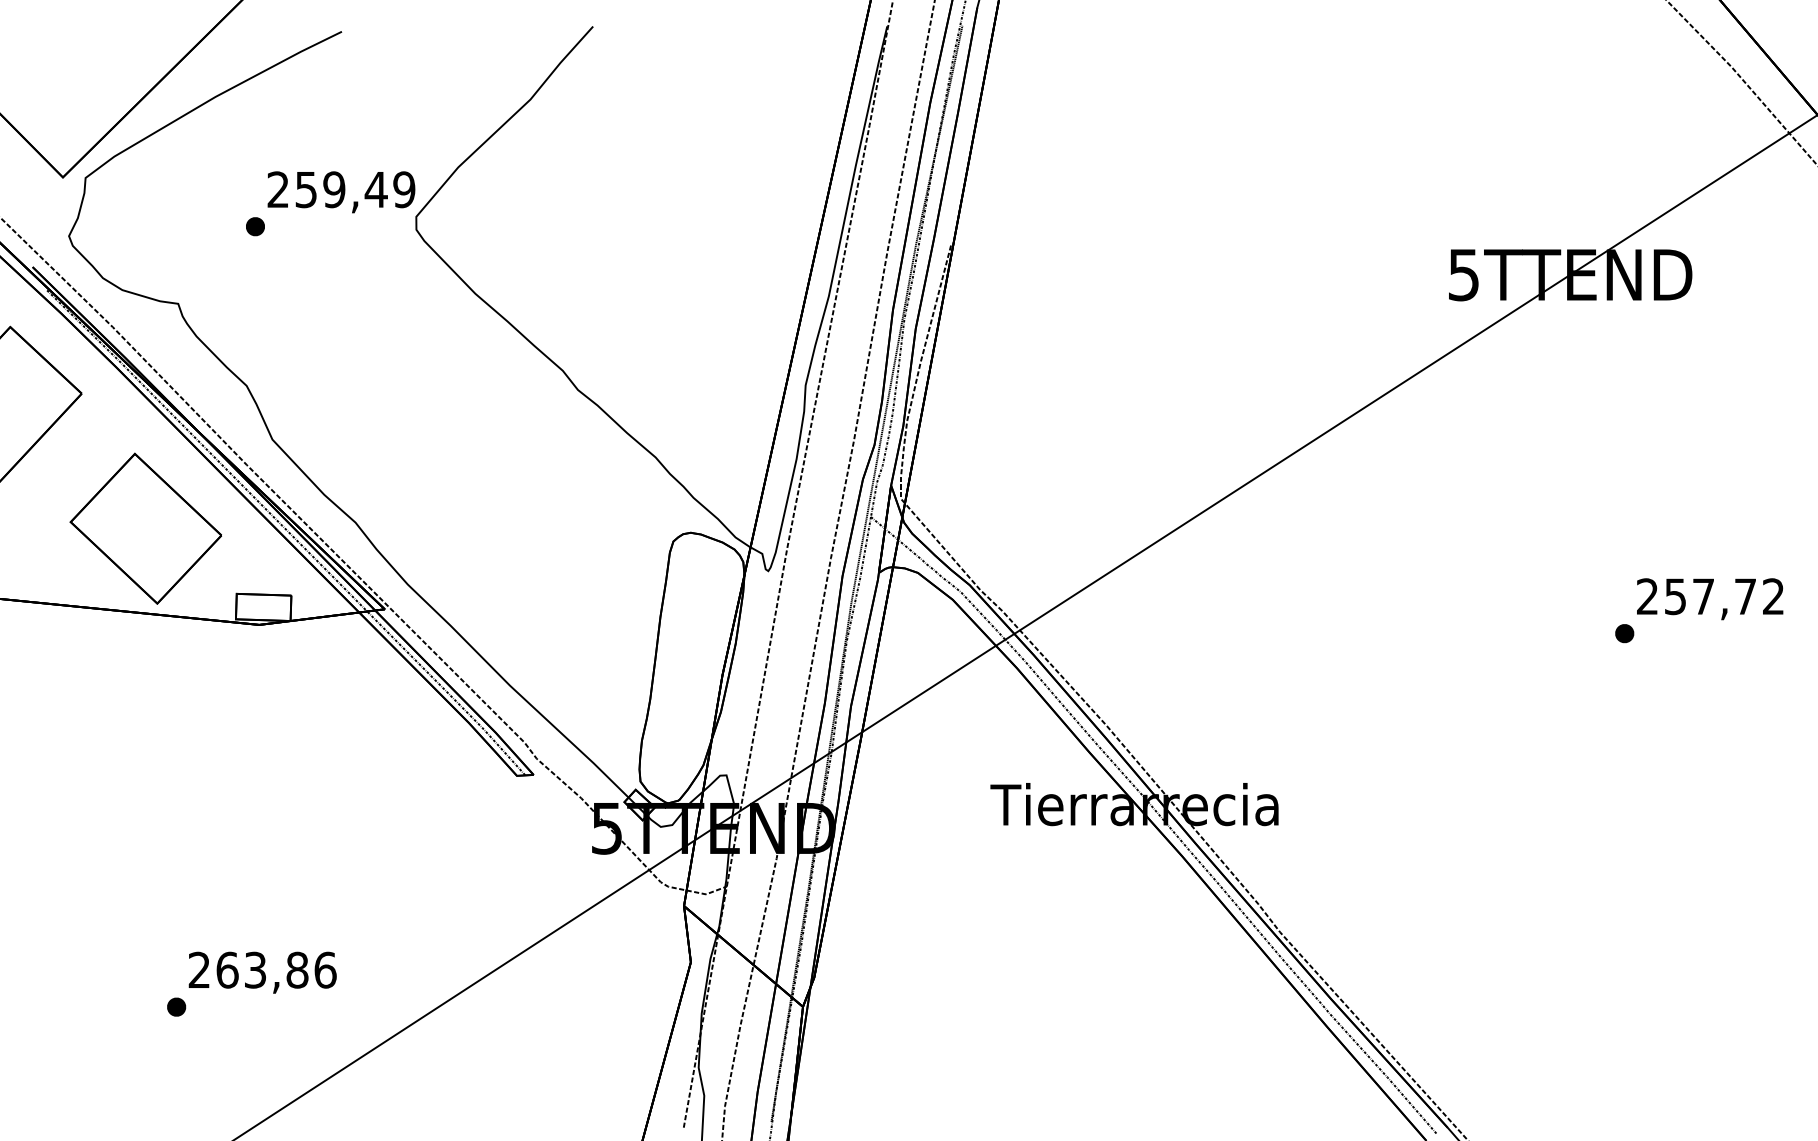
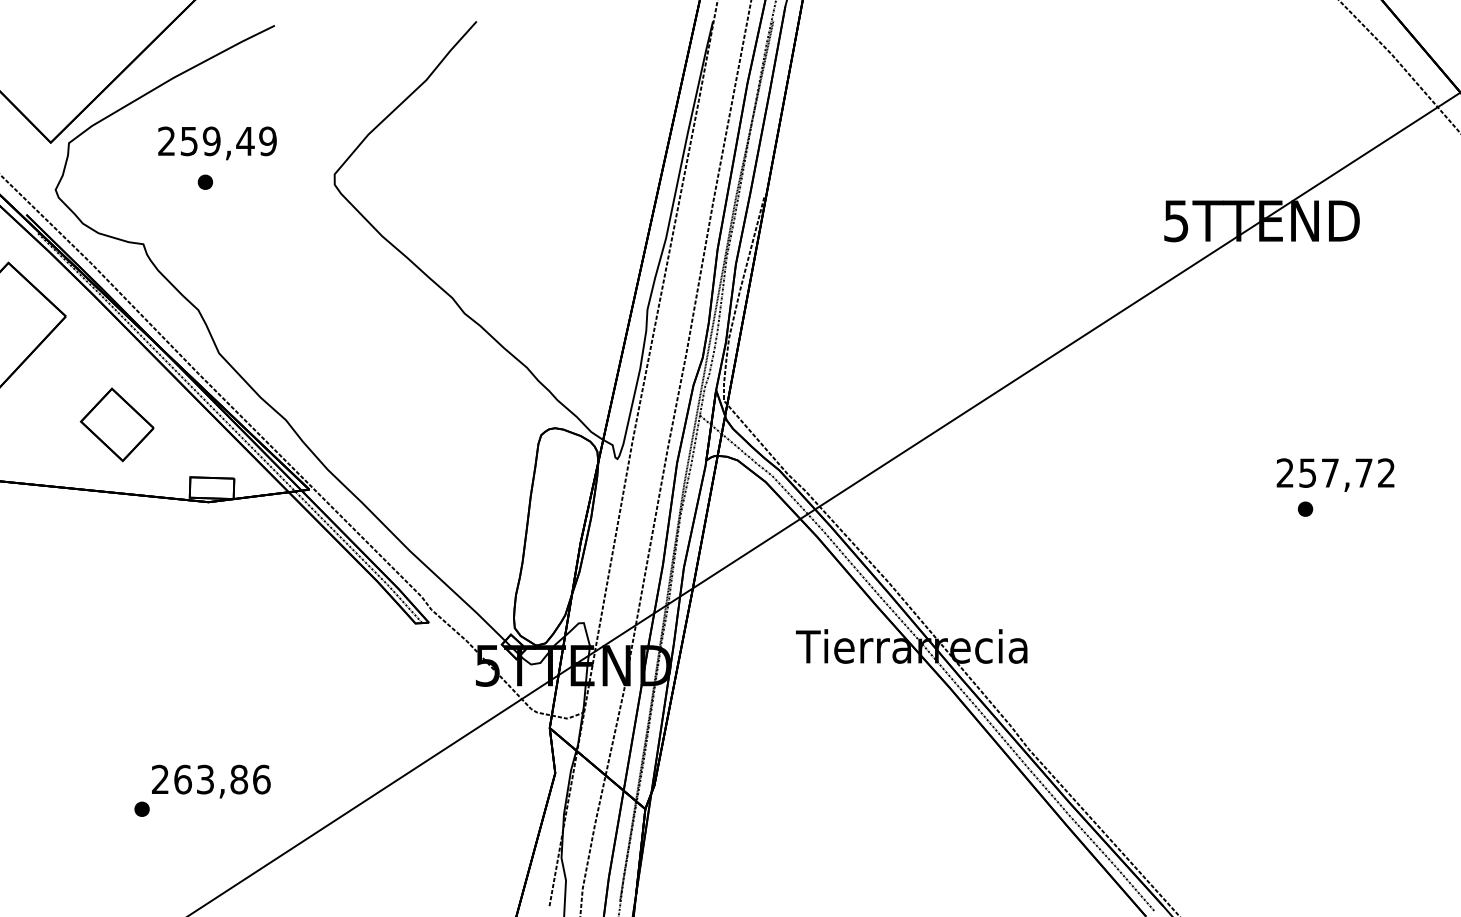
text: (341, 192) -> (217, 143), moved
part: (145, 528) -> (117, 424), size x0.6
text: (1710, 599) -> (1335, 475), moved

